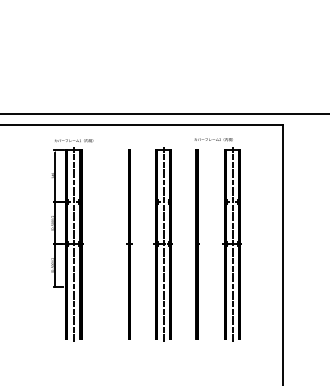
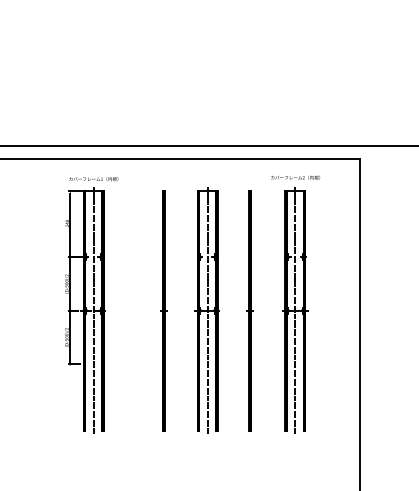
text: (213, 139) -> (295, 177), moved

